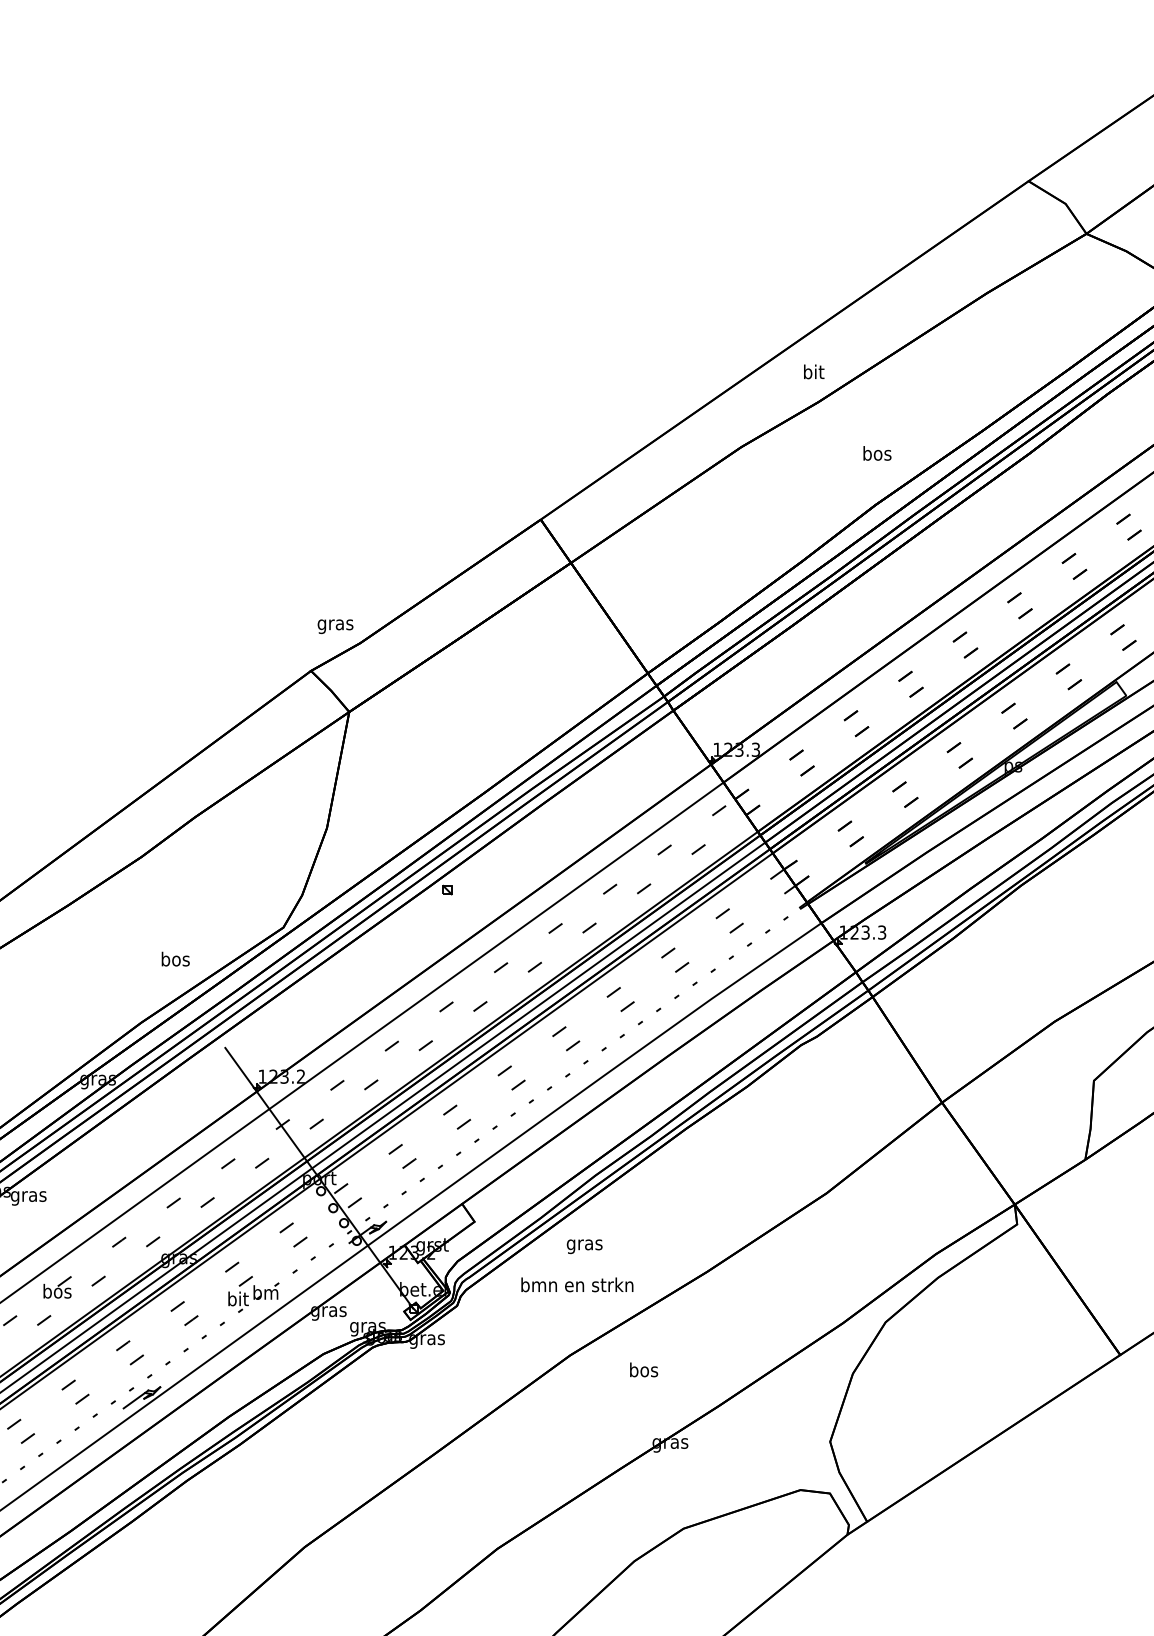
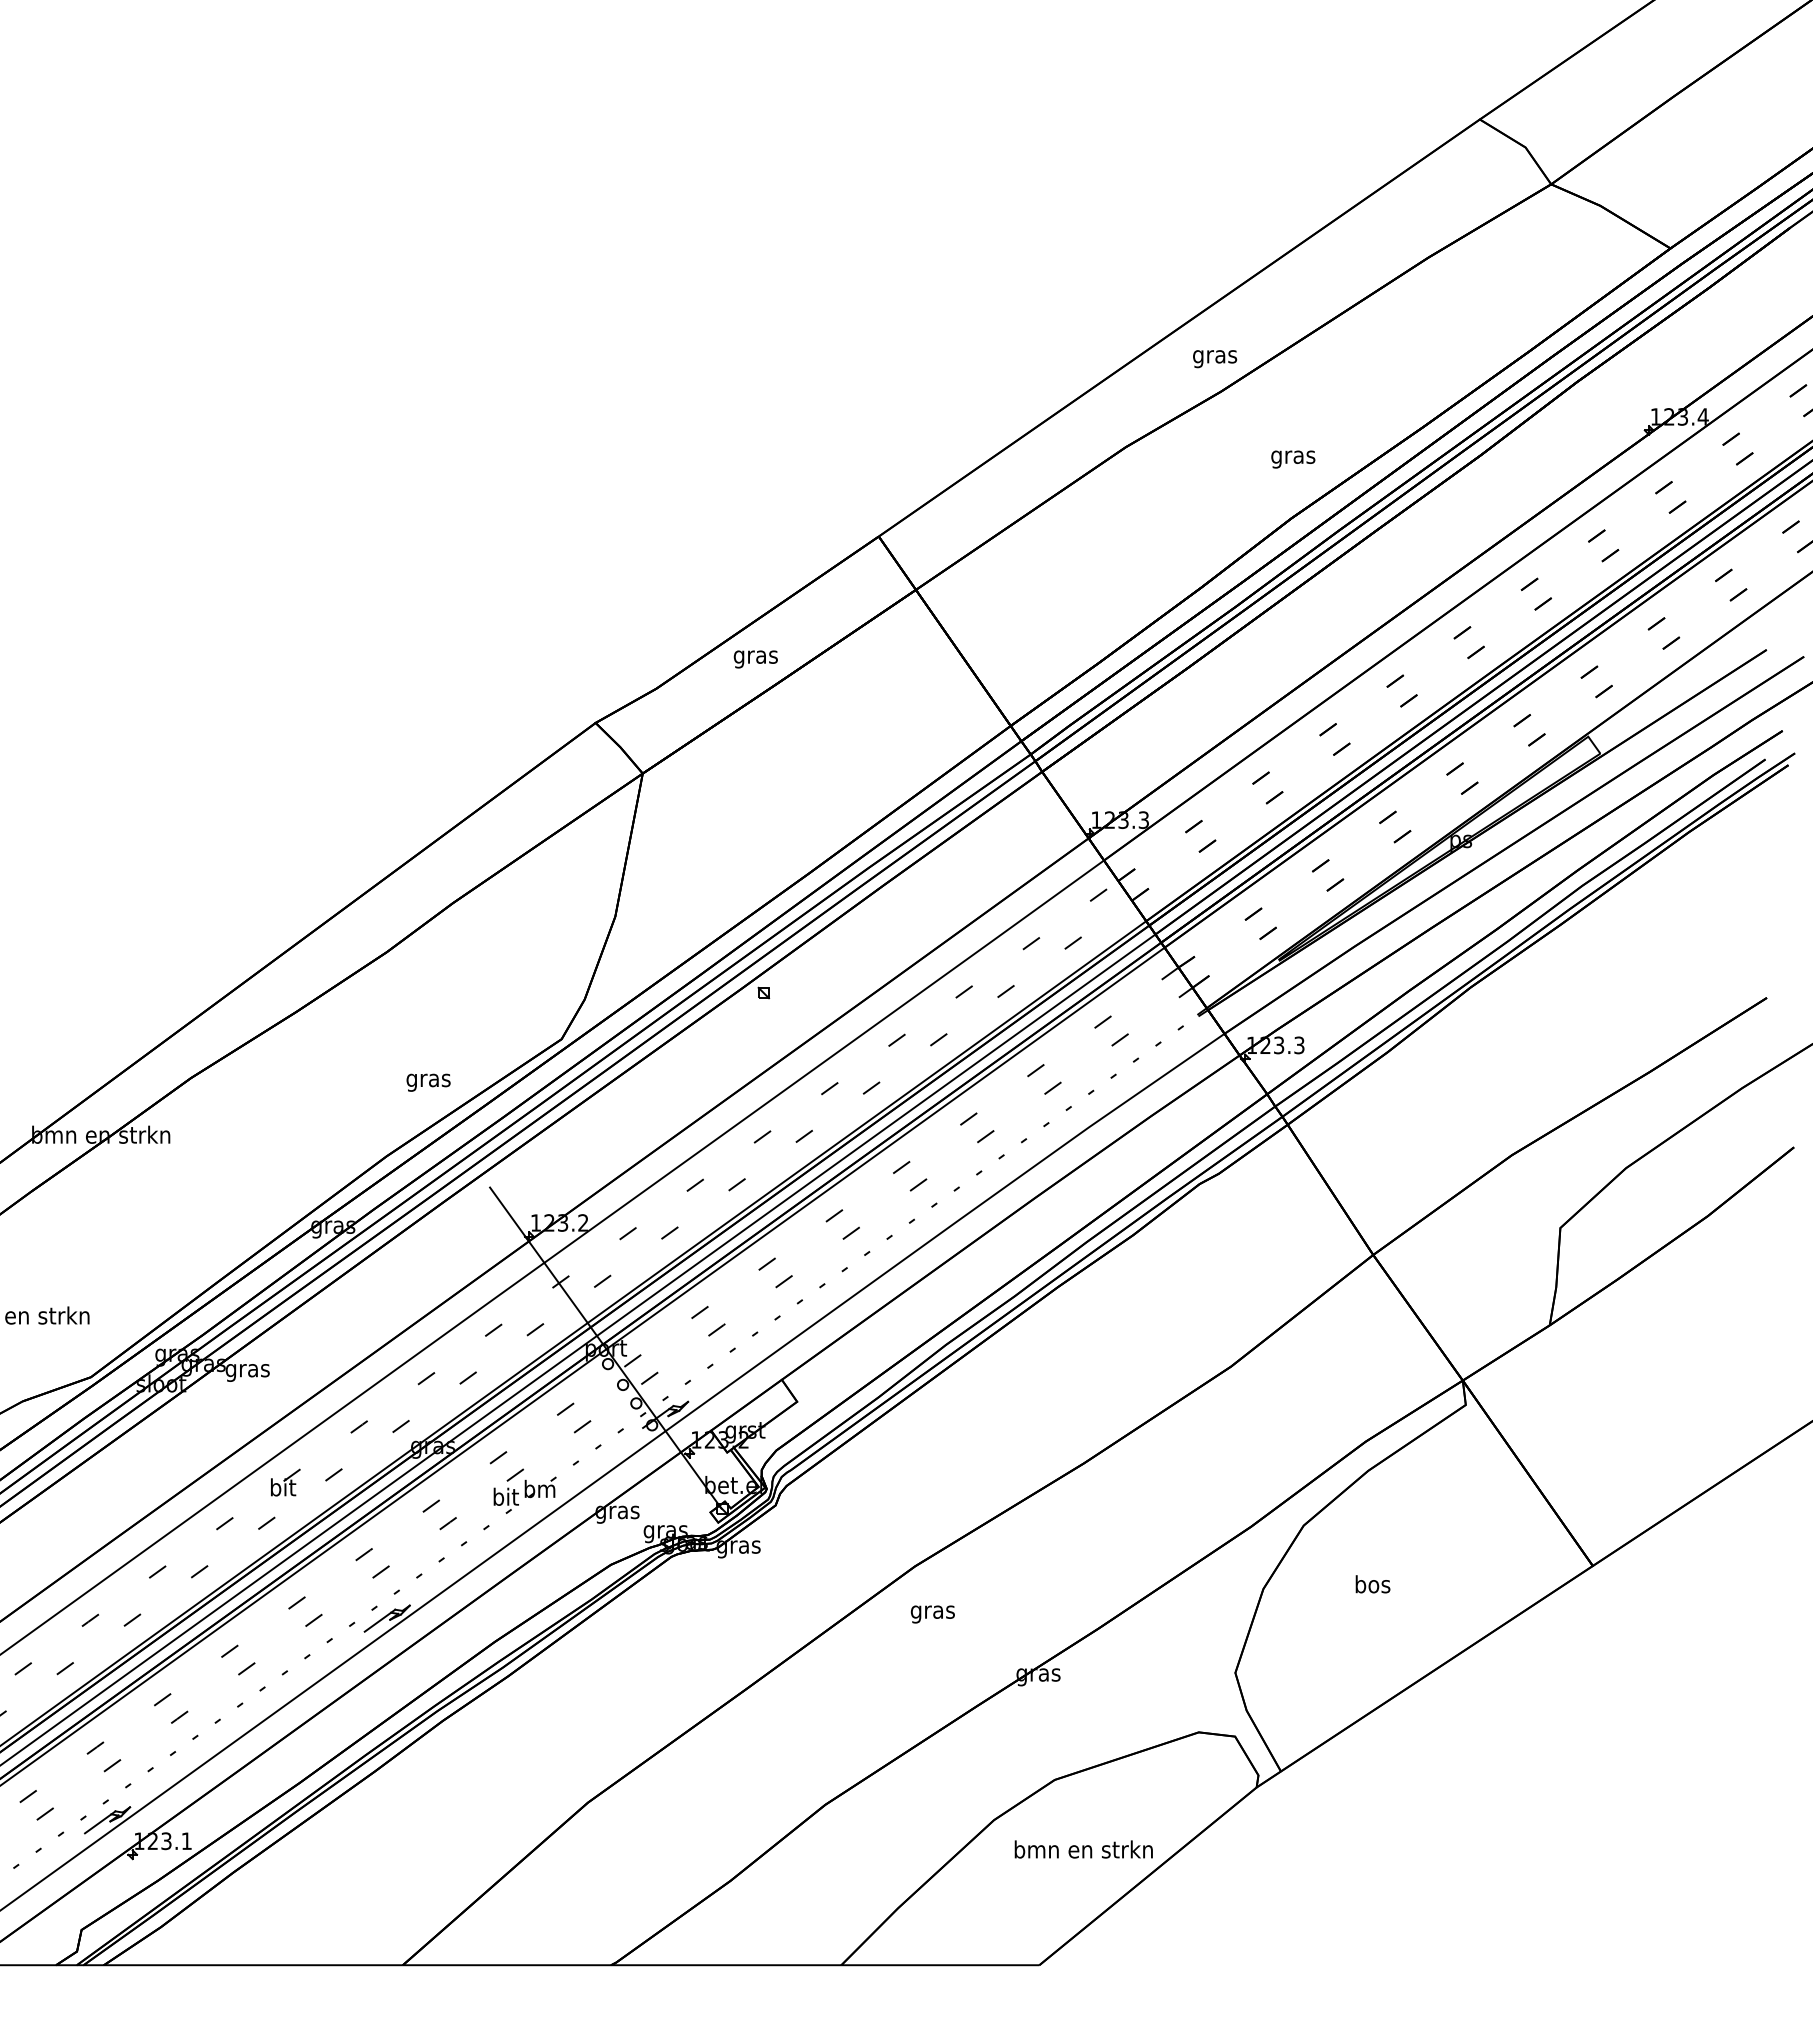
text: (814, 373) -> (1215, 356), bit -> gras
text: (877, 454) -> (1293, 456), bos -> gras
text: (335, 626) -> (755, 659), moved
text: (175, 961) -> (428, 1080), bos -> gras
text: (584, 1246) -> (932, 1614), moved
text: (577, 1284) -> (1083, 1849), moved
text: (57, 1291) -> (283, 1487), bos -> bit
text: (643, 1370) -> (1372, 1584), moved

